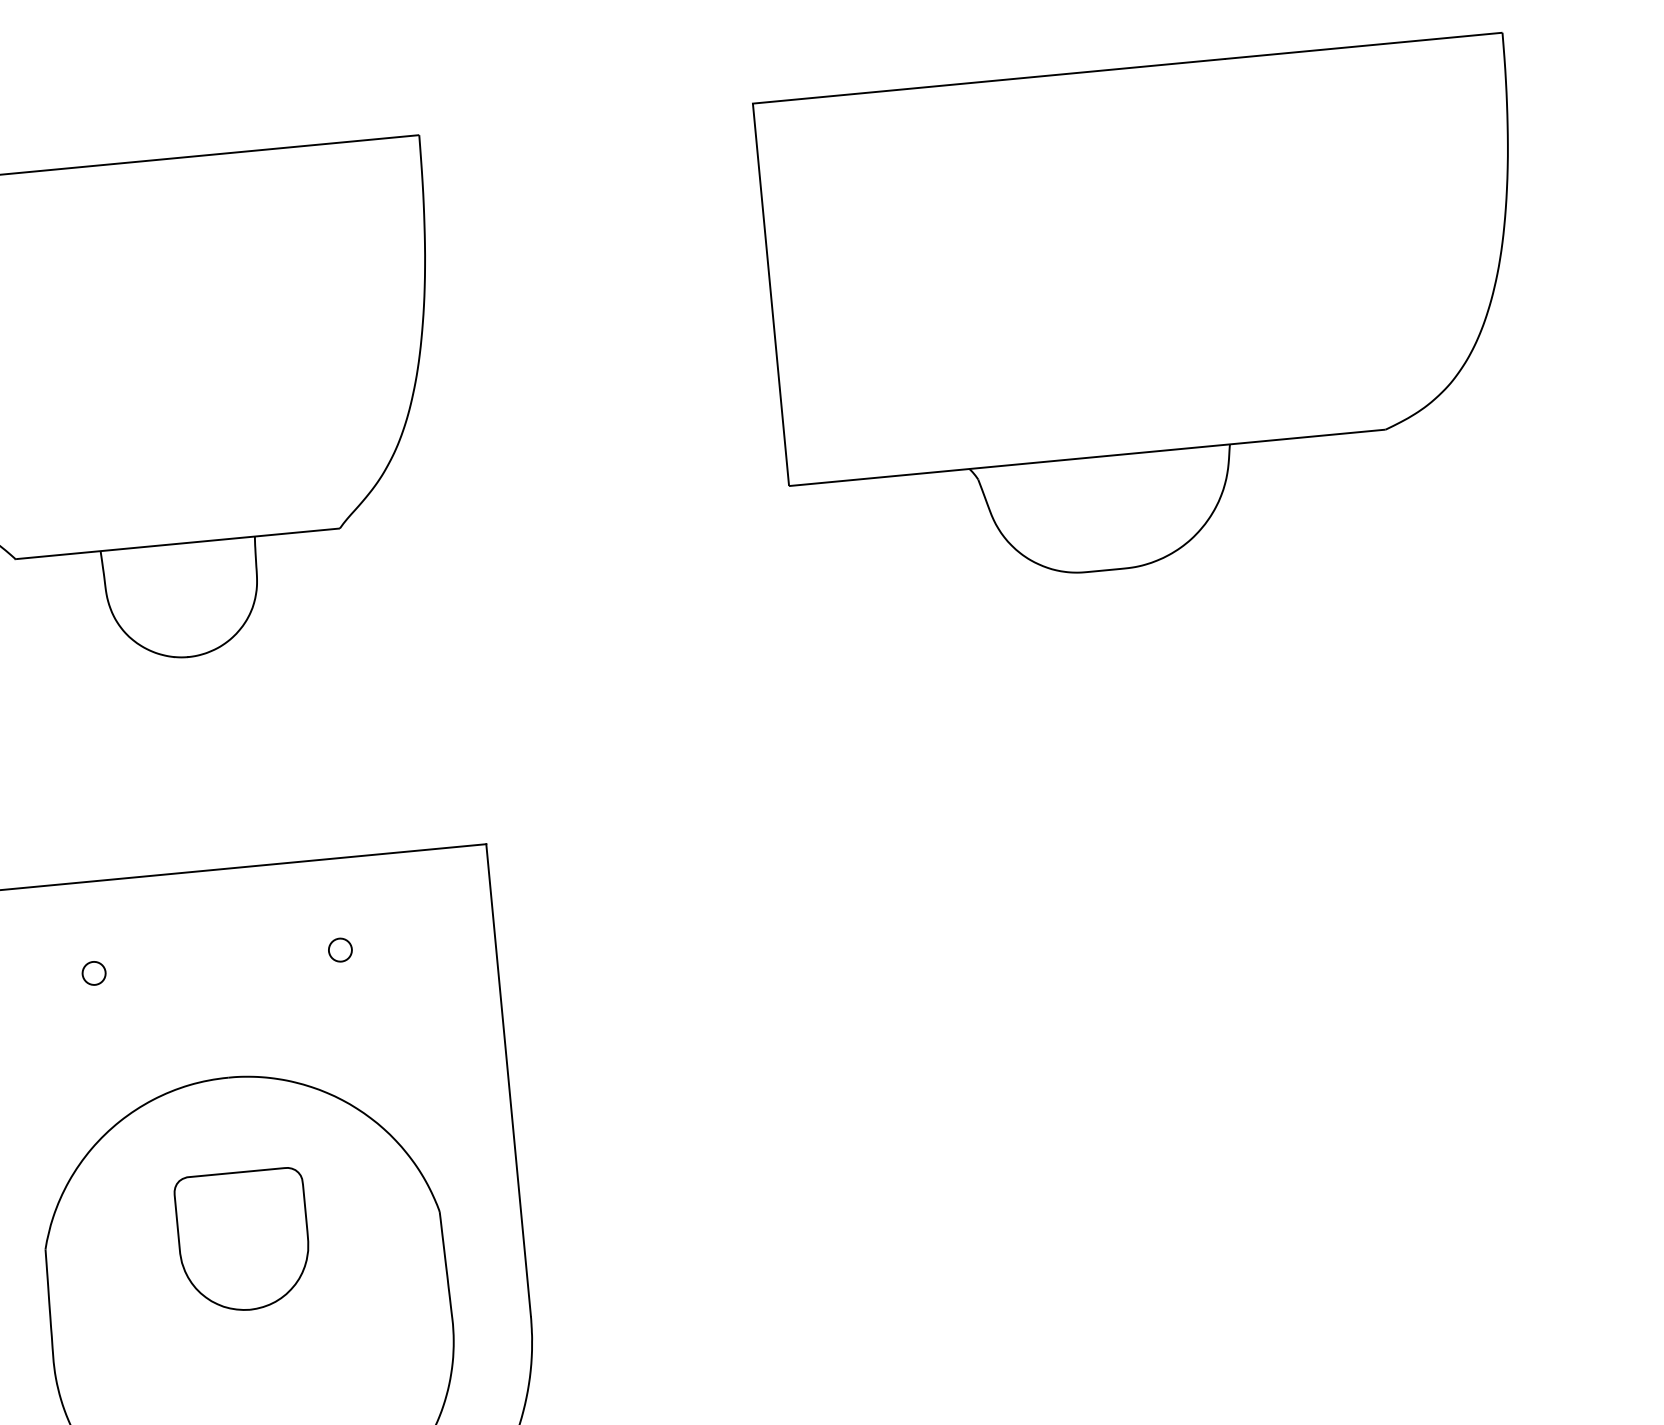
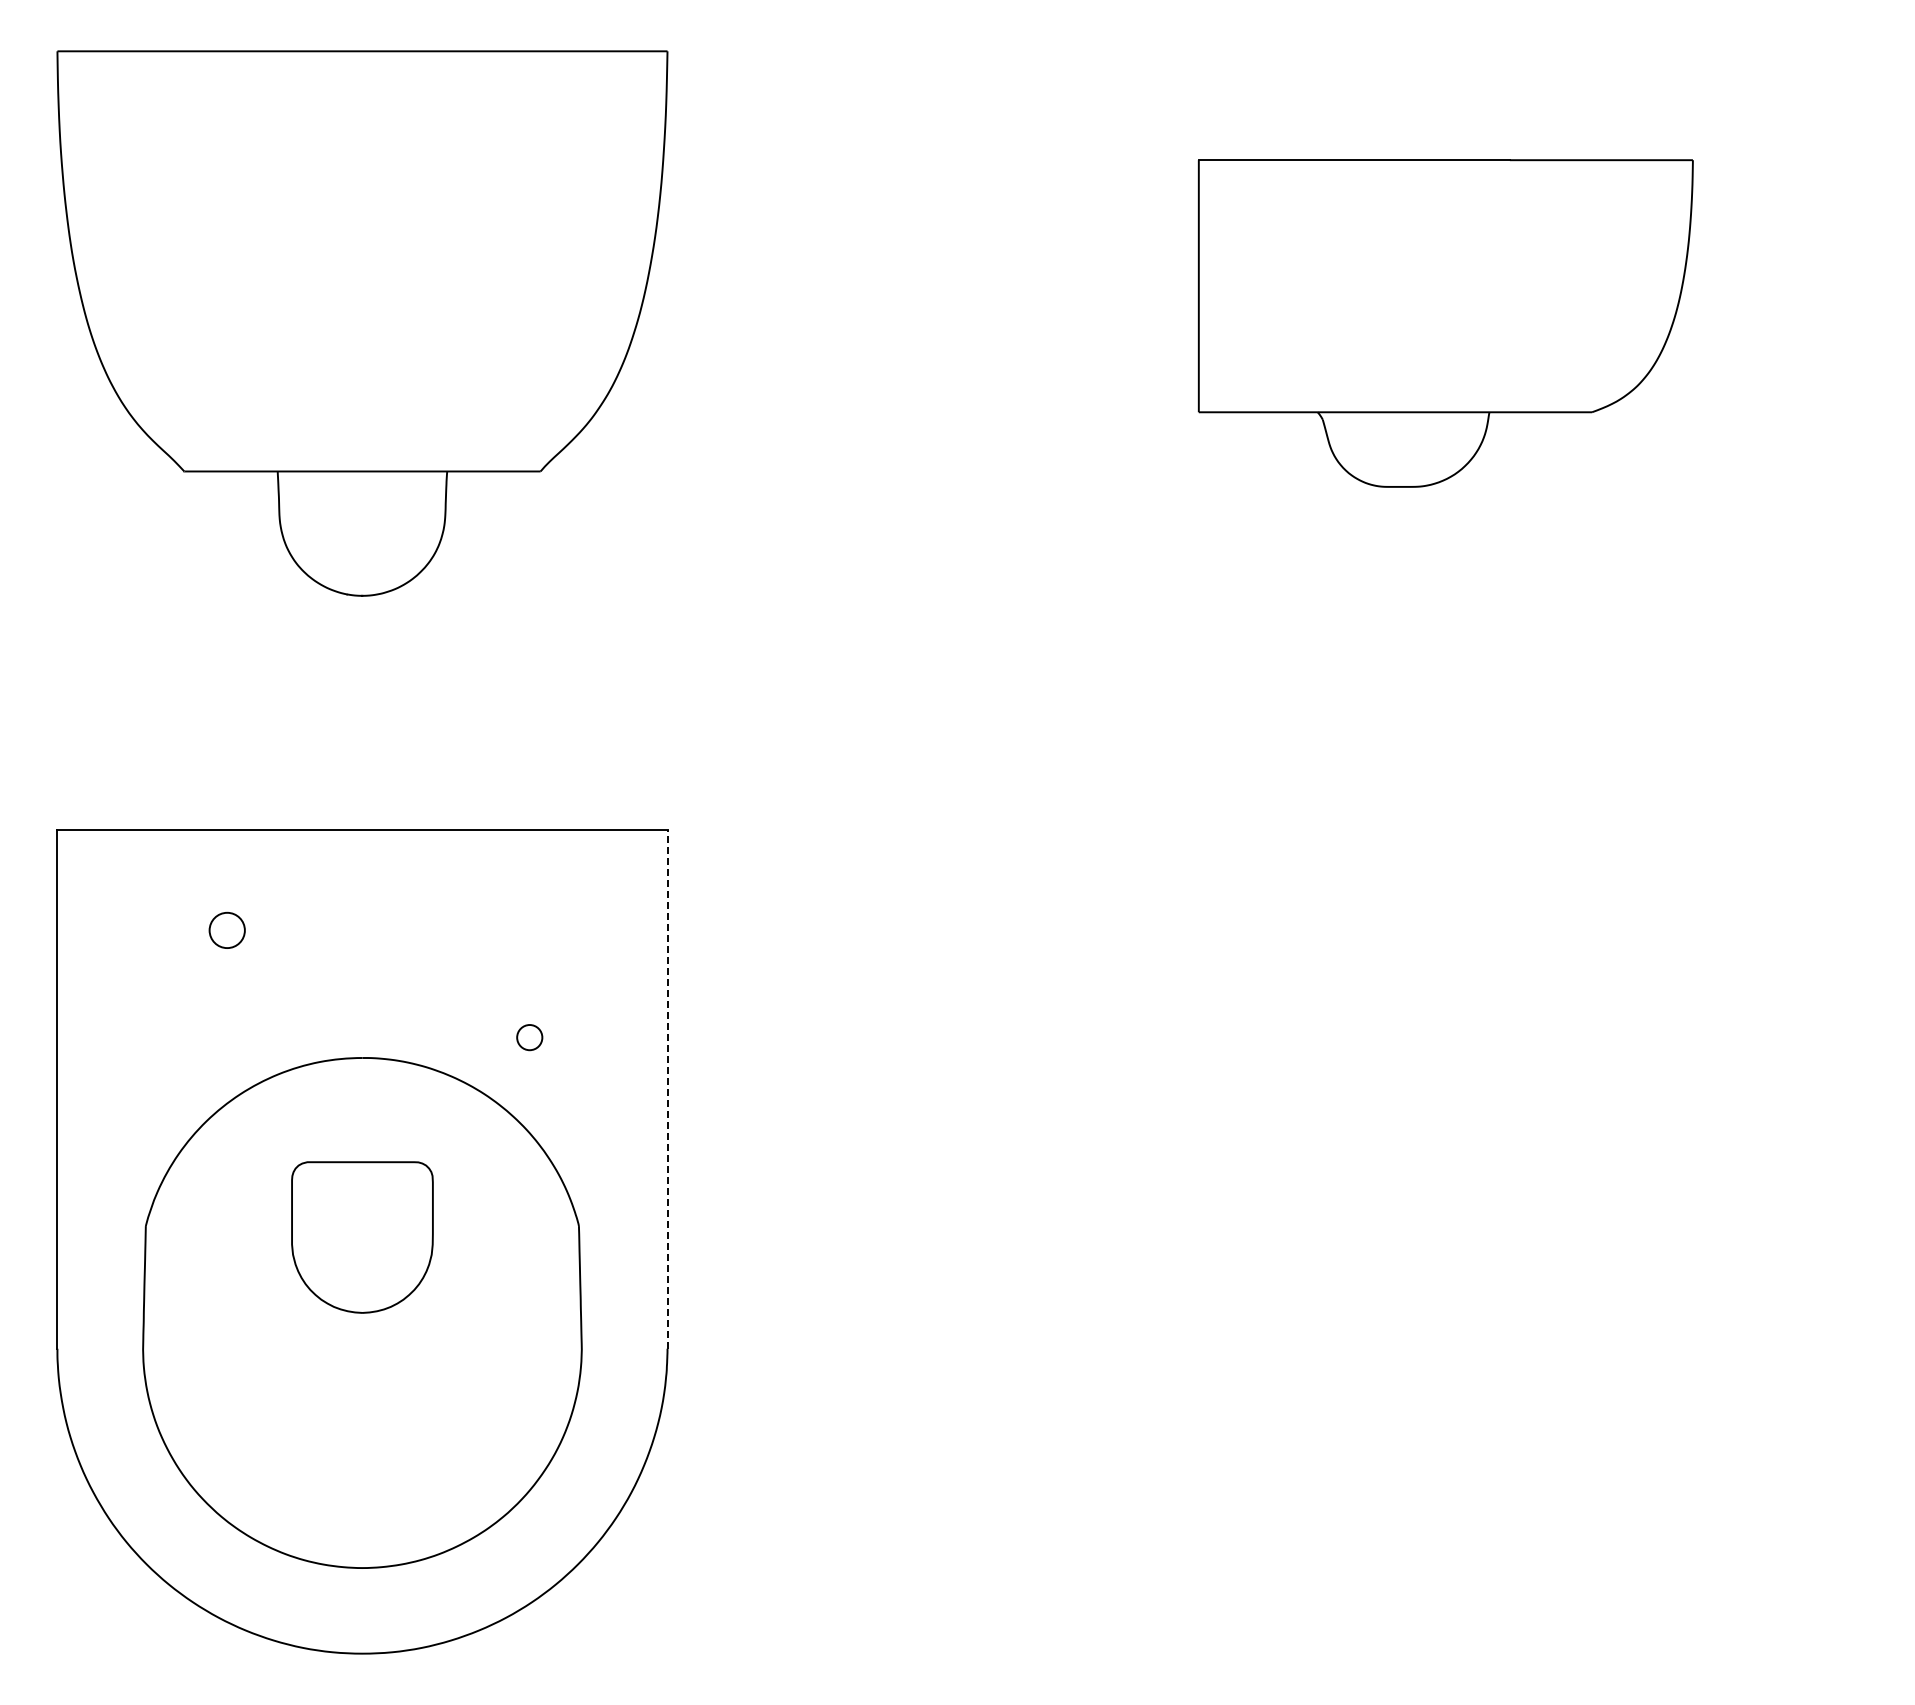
part: (1150, 315) -> (1445, 323), size x0.6
circle: (340, 950) -> (529, 1037), moved
circle: (93, 973) -> (226, 930), size x1.4
line: (508, 1080) -> (667, 1089), solid -> dashed

